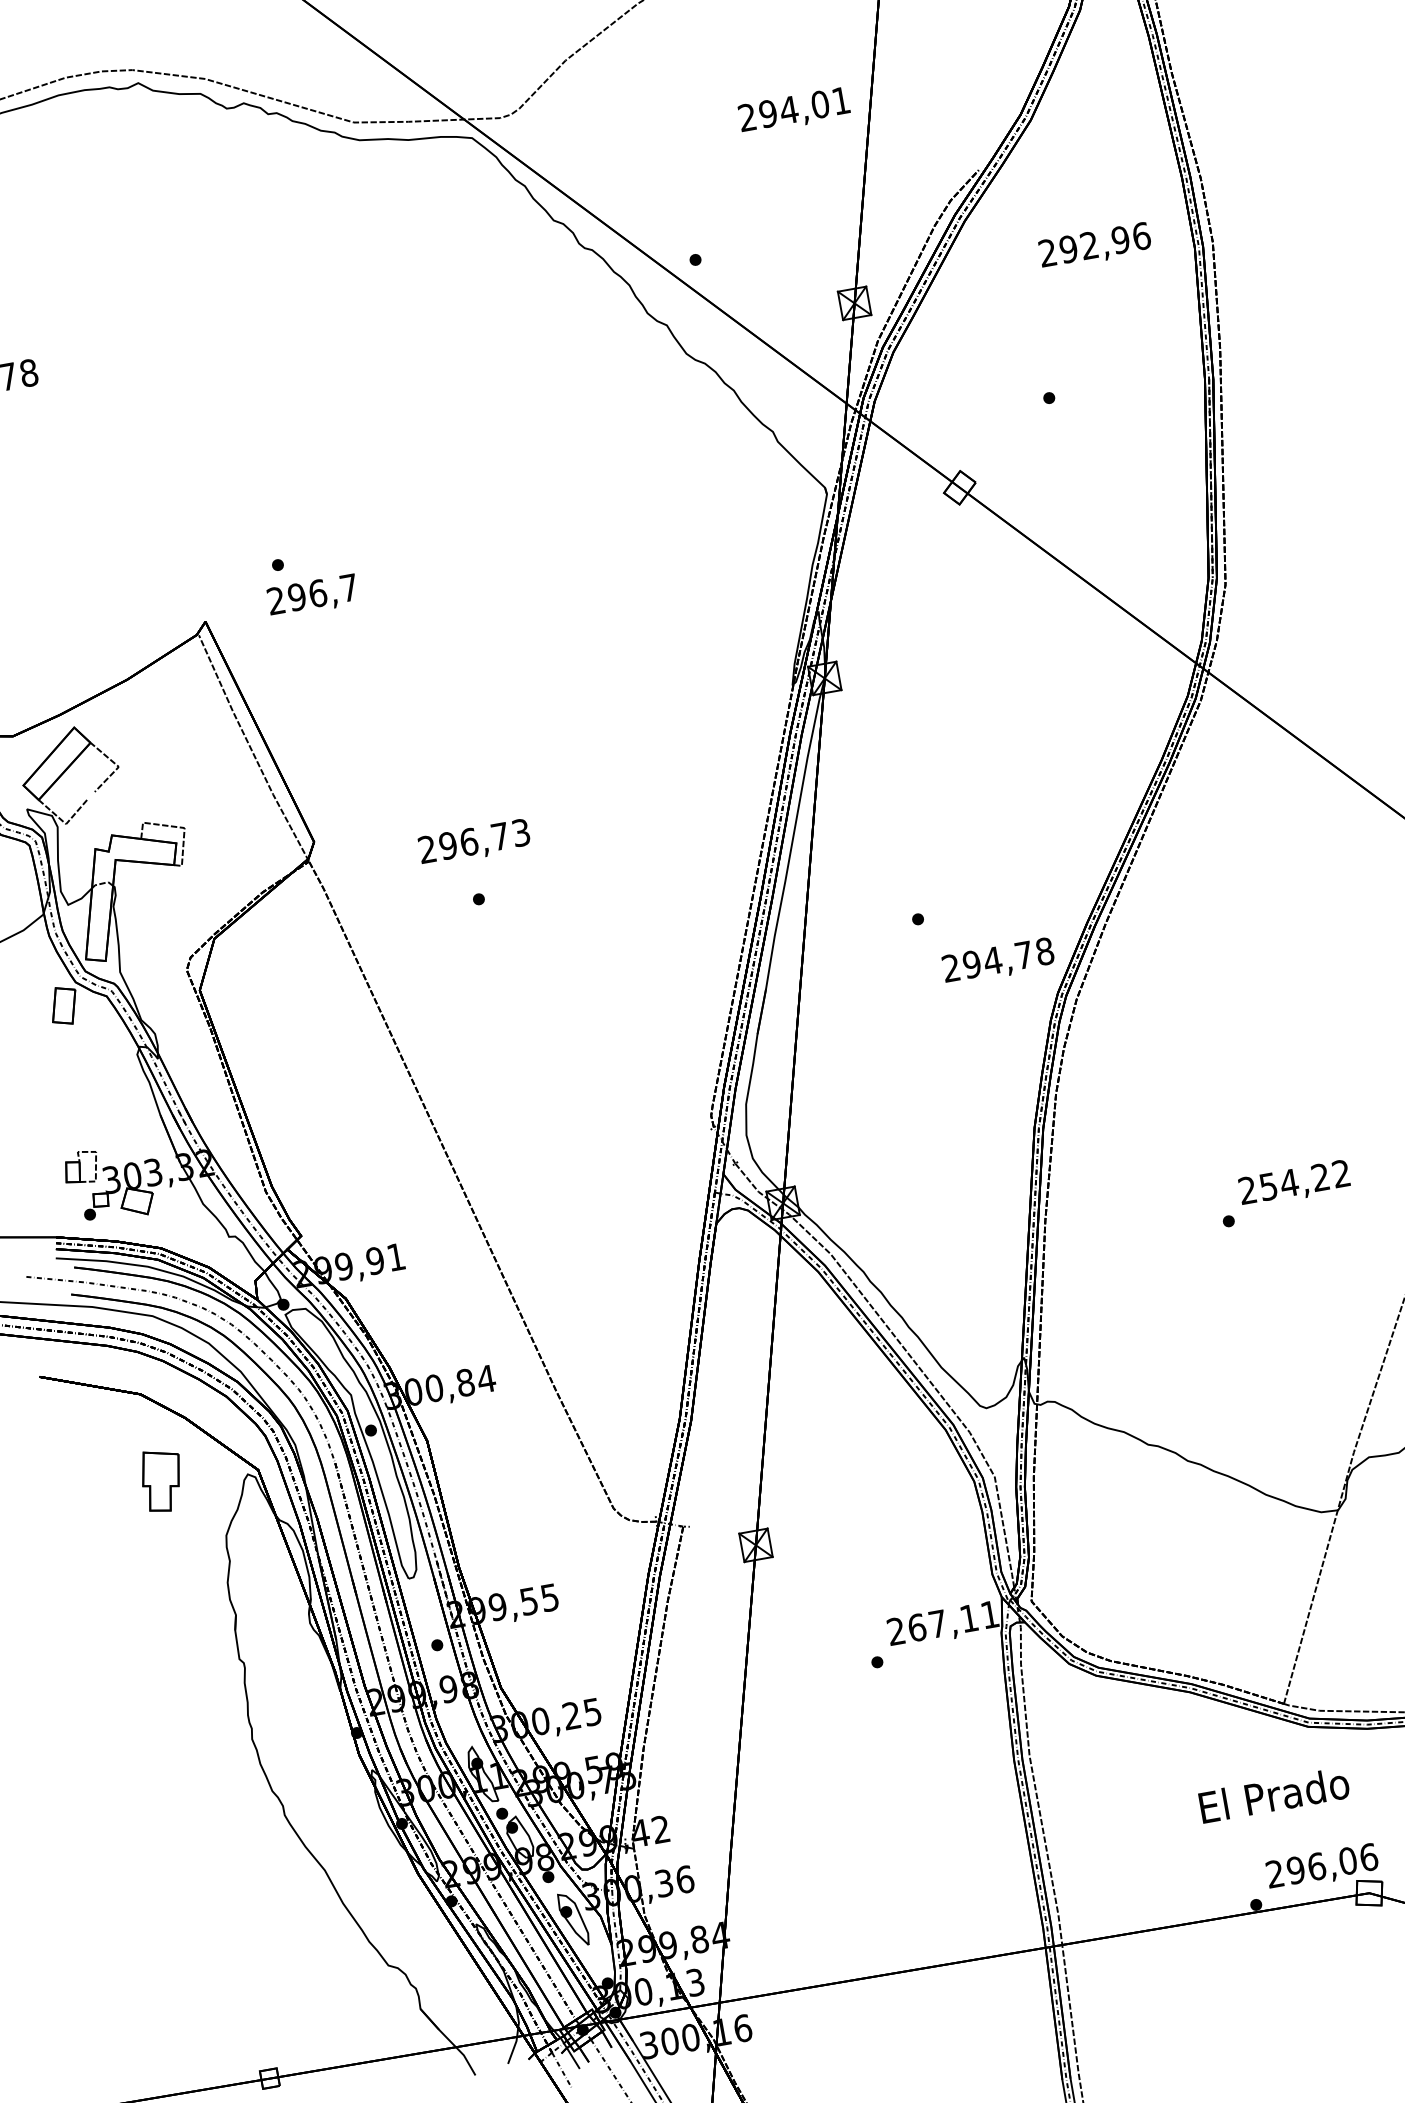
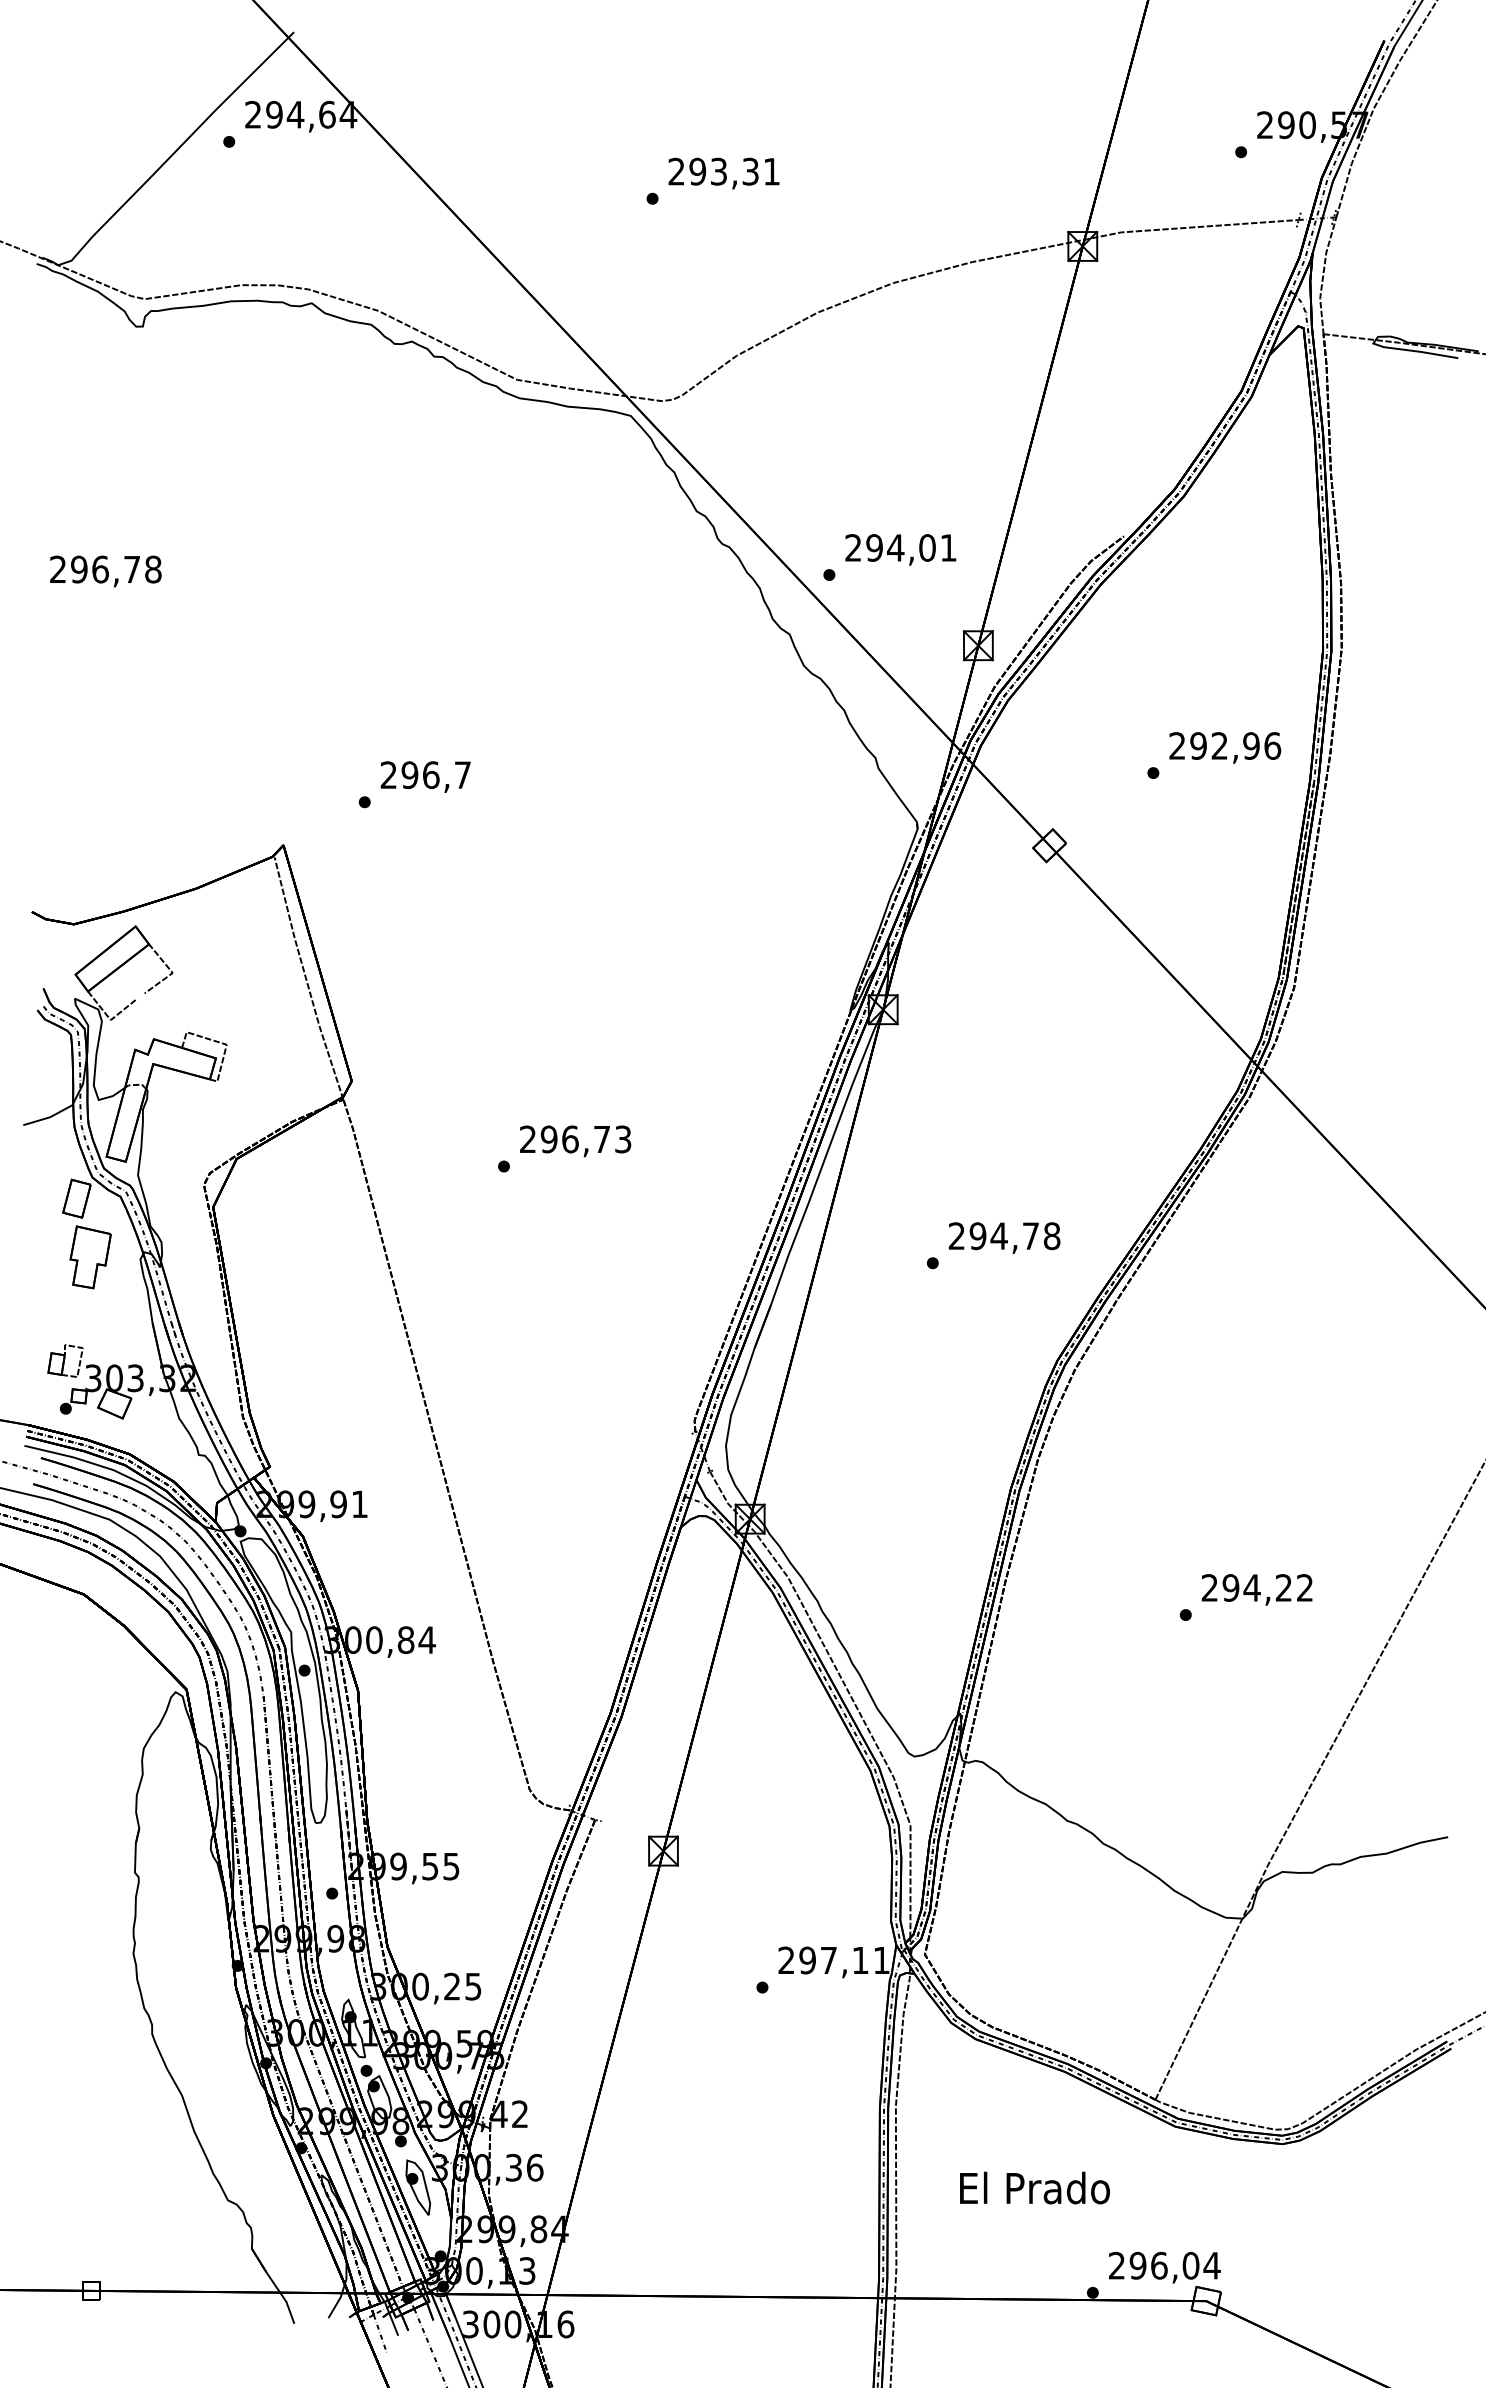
text: (794, 110) -> (900, 549), moved
text: (1095, 246) -> (1225, 747), moved
text: (312, 595) -> (425, 776), moved
text: (474, 843) -> (575, 1141), moved
text: (998, 961) -> (1004, 1237), moved
text: (1268, 1186) -> (1230, 1587), 254,22 -> 294,22
part: (162, 1480) -> (90, 1257), moved
text: (916, 1627) -> (807, 1960), 267,11 -> 297,11
text: (1273, 1794) -> (1034, 2187), moved
text: (1368, 1857) -> (1211, 2265), 296,06 -> 296,04

